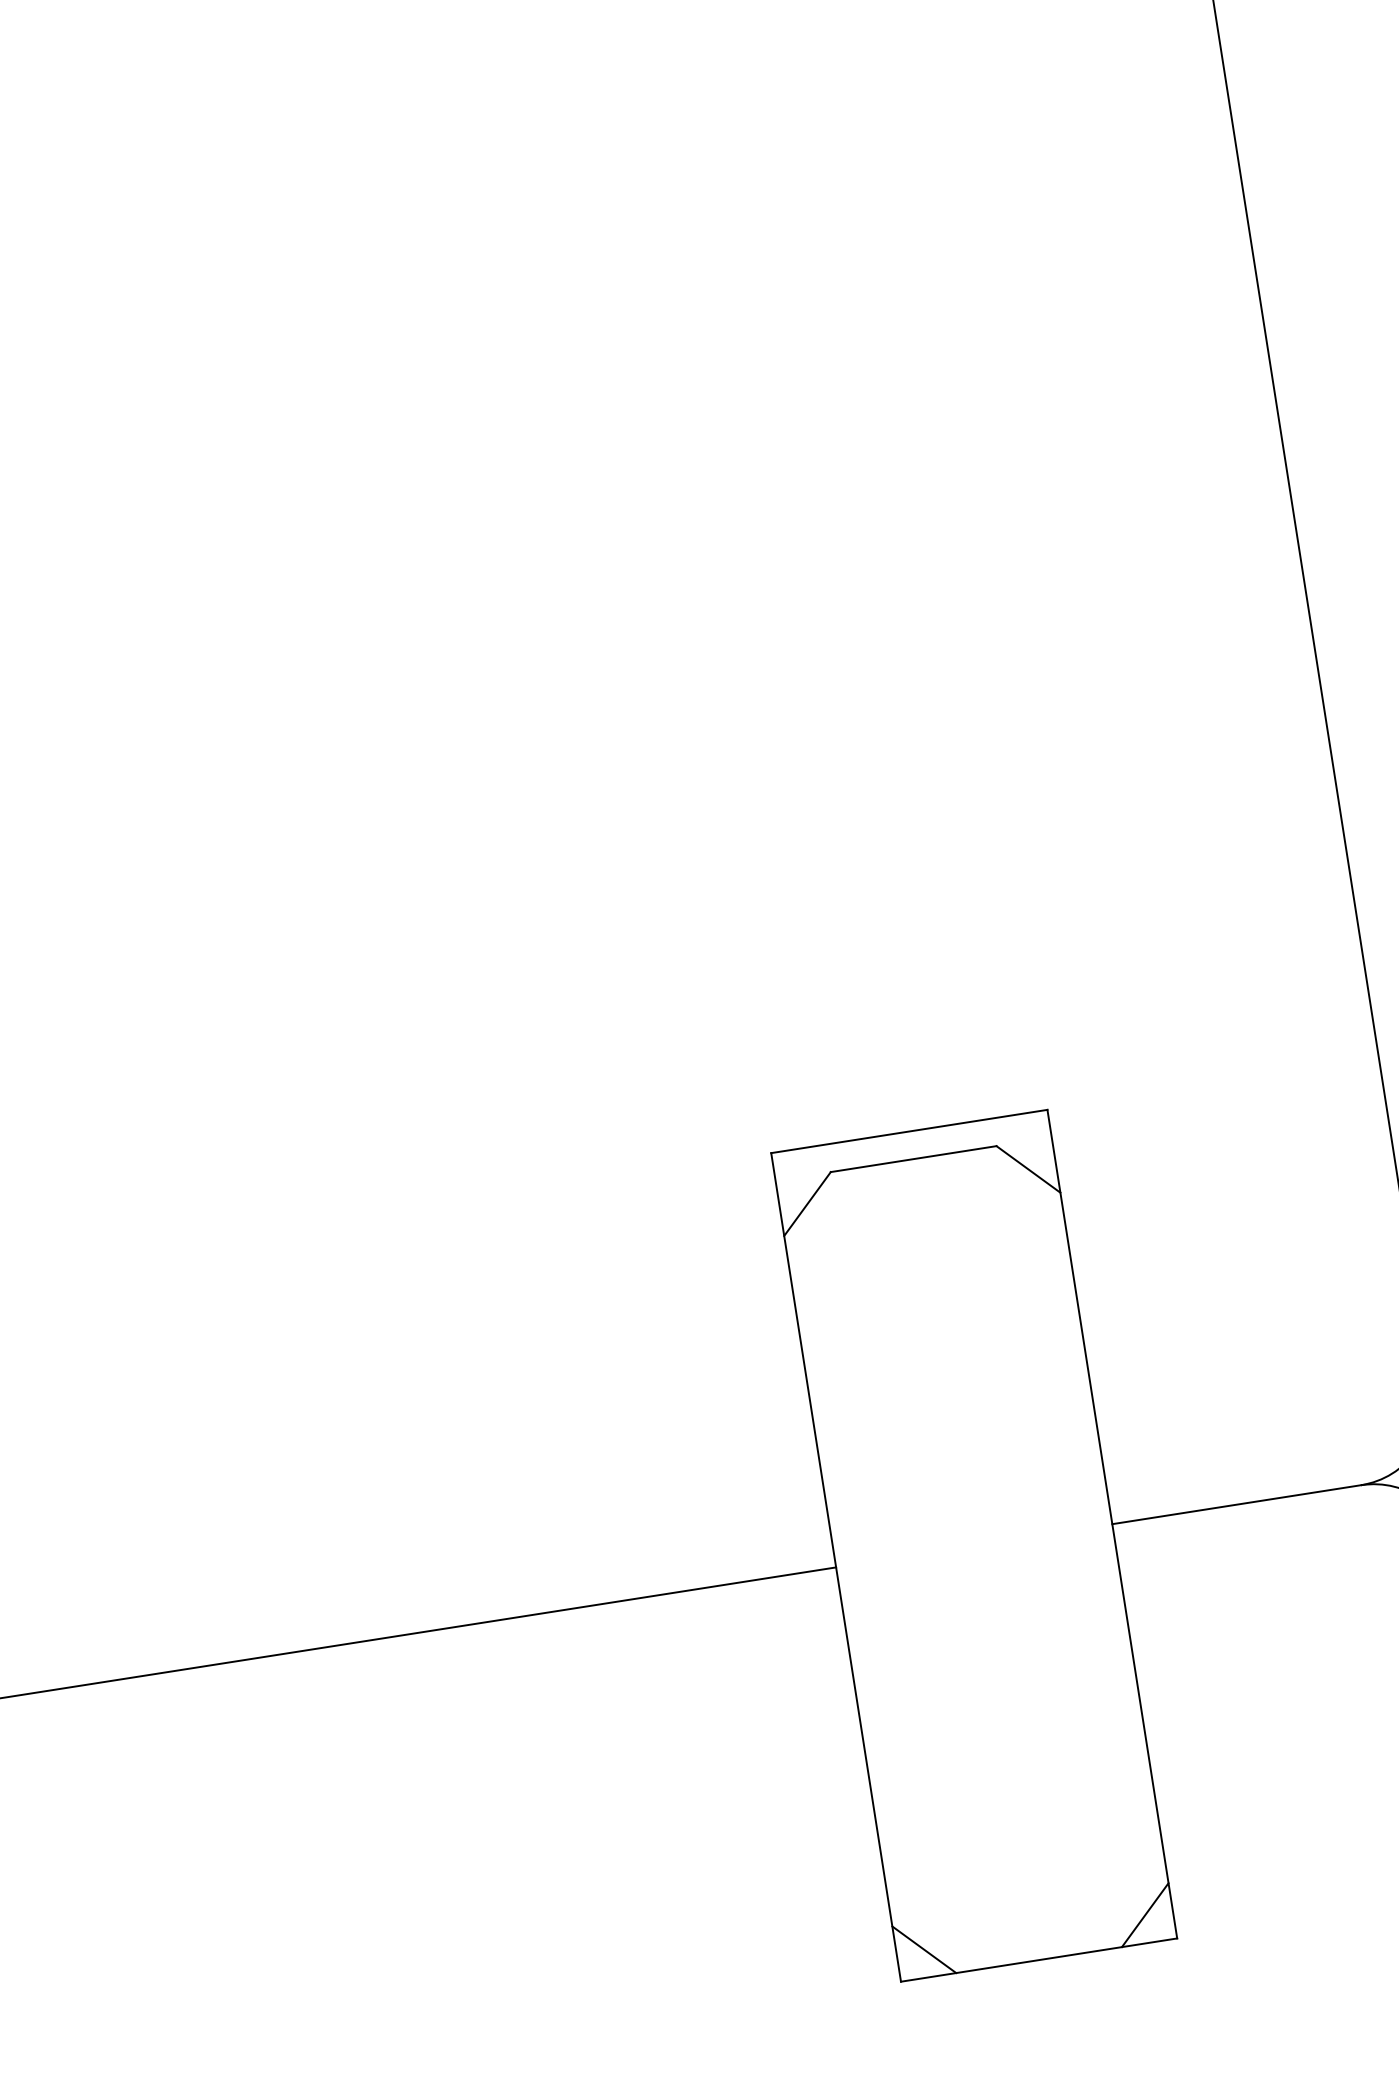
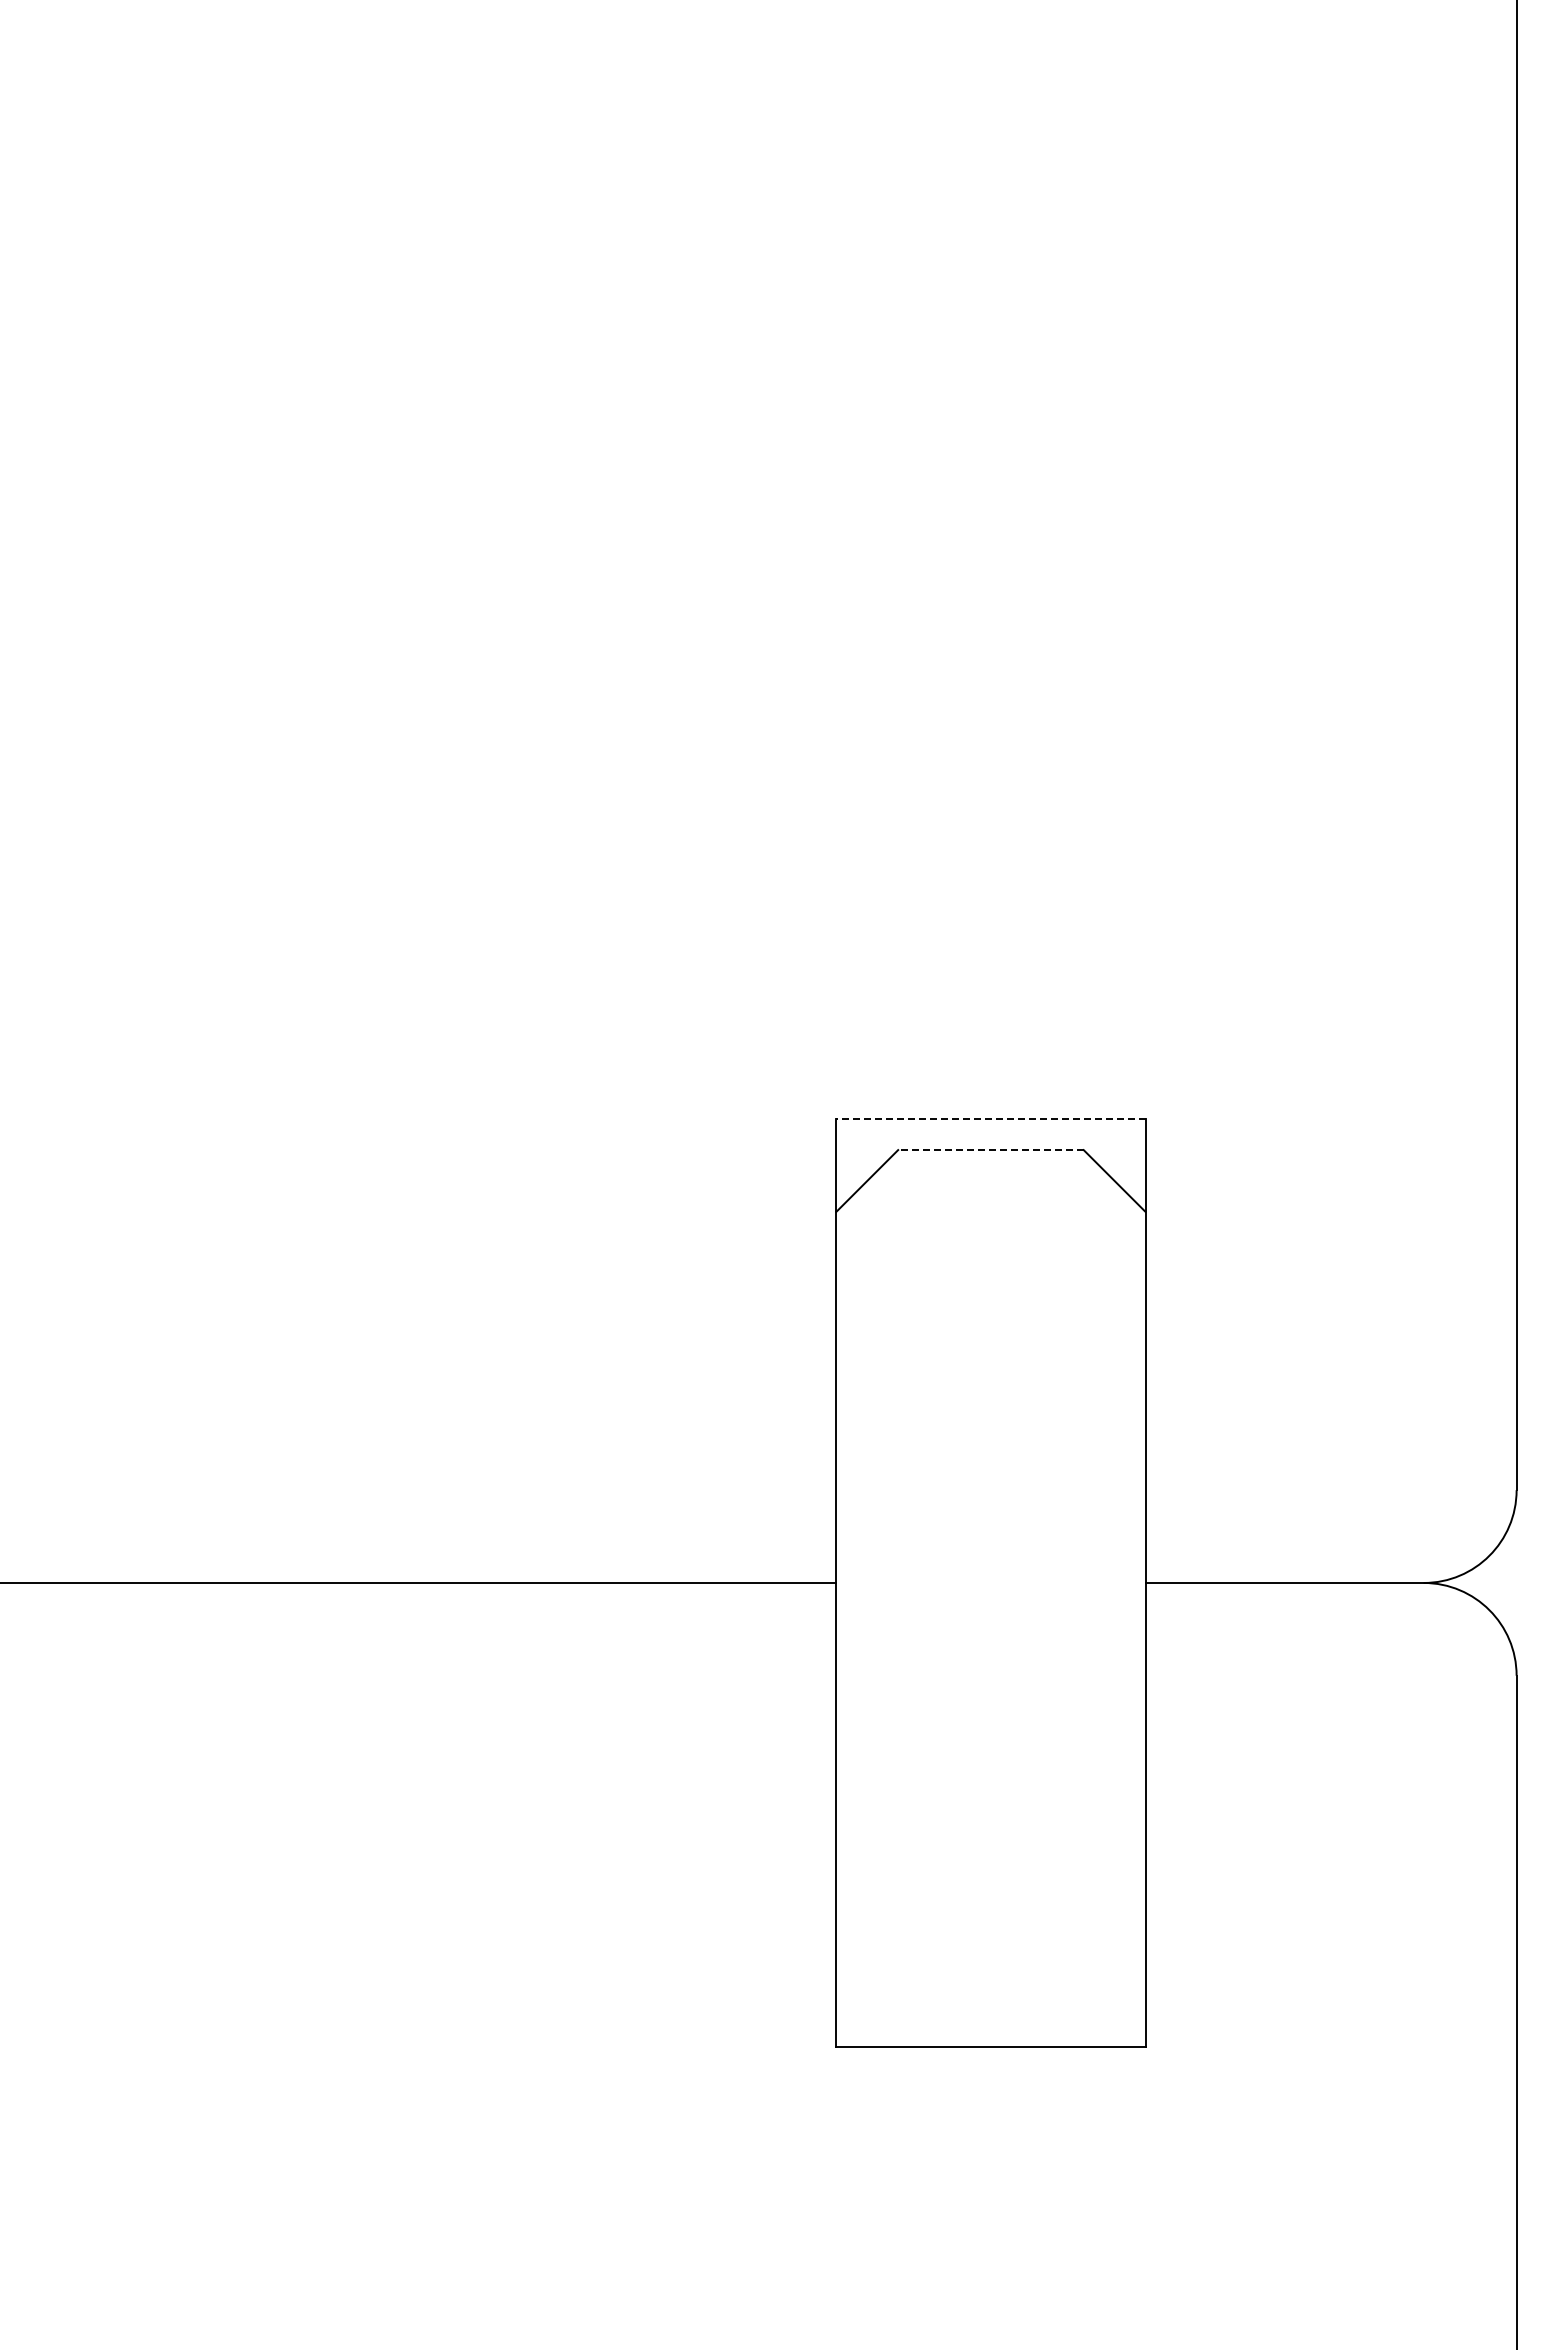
line: (909, 1131) -> (990, 1119), solid -> dashed
line: (913, 1159) -> (990, 1150), solid -> dashed
line: (1145, 1914) -> (1114, 2015), removed
line: (924, 1949) -> (867, 2015), removed

